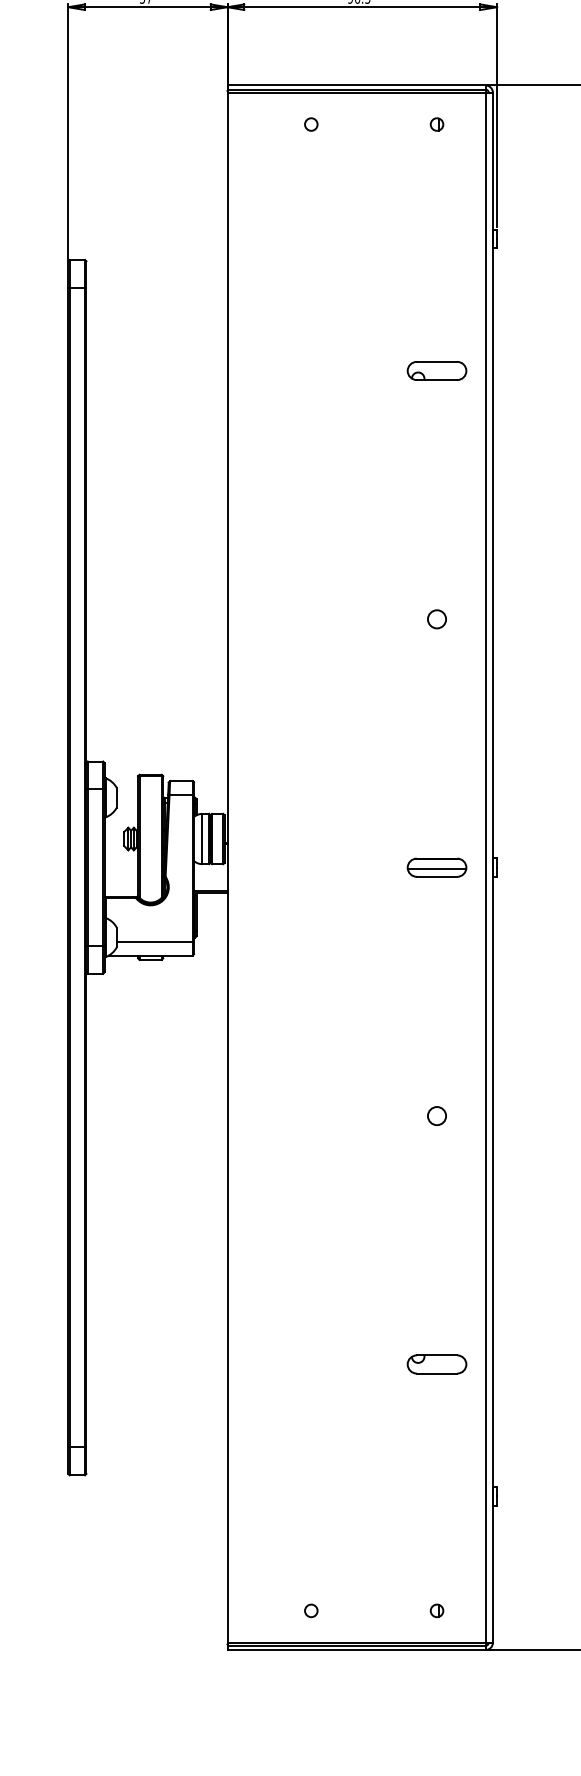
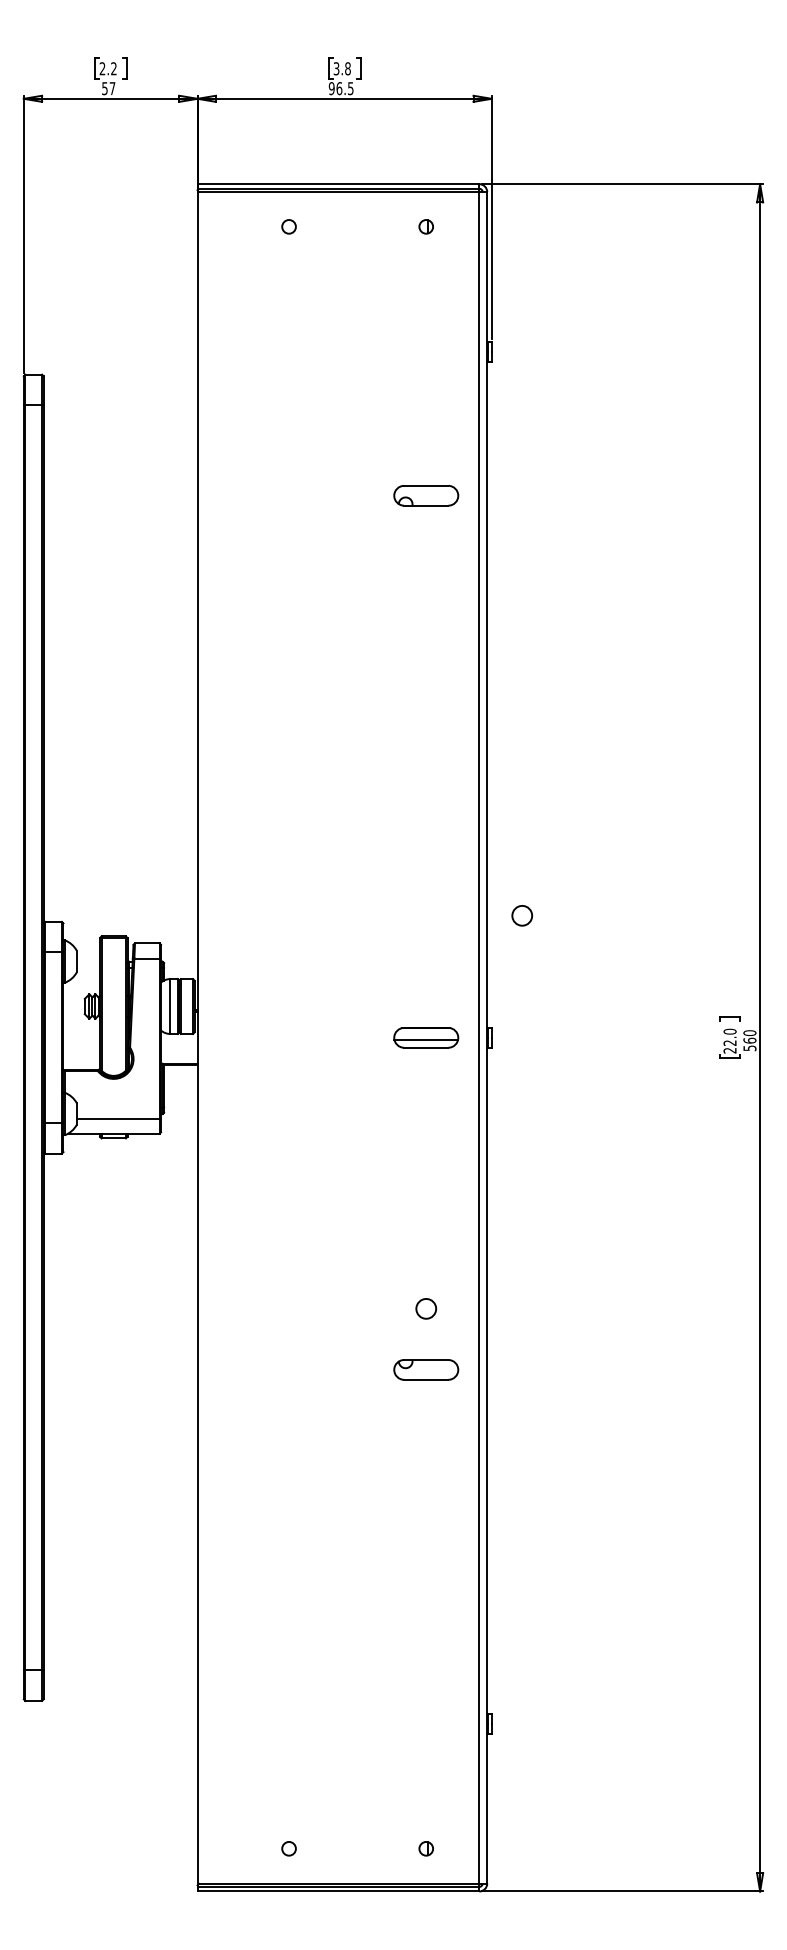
circle: (437, 619) -> (522, 915), moved
part: (437, 1364) -> (426, 1369), moved

